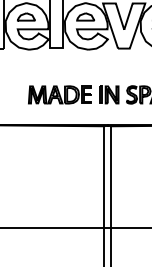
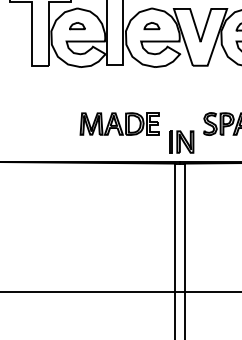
part: (26, 16) -> (77, 25), size x0.7
part: (85, 16) -> (151, 25), size x0.7
part: (109, 94) -> (181, 141), moved

